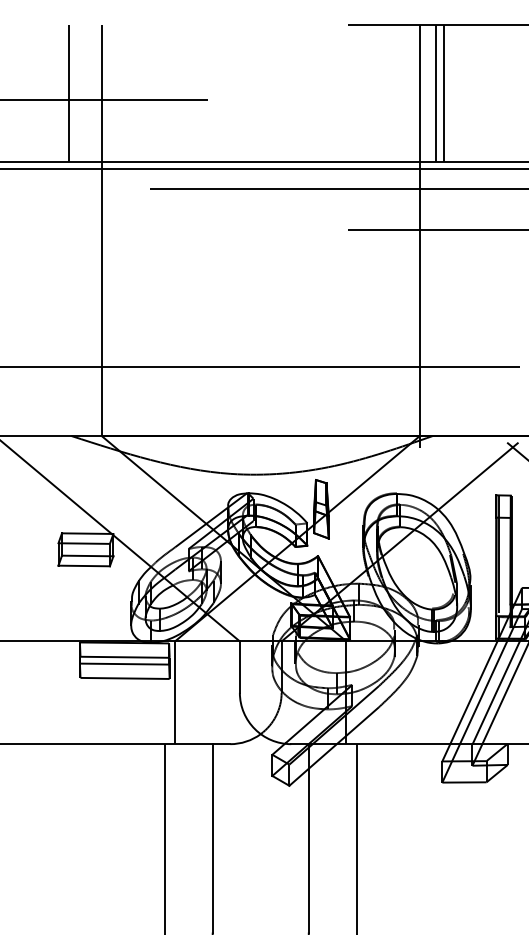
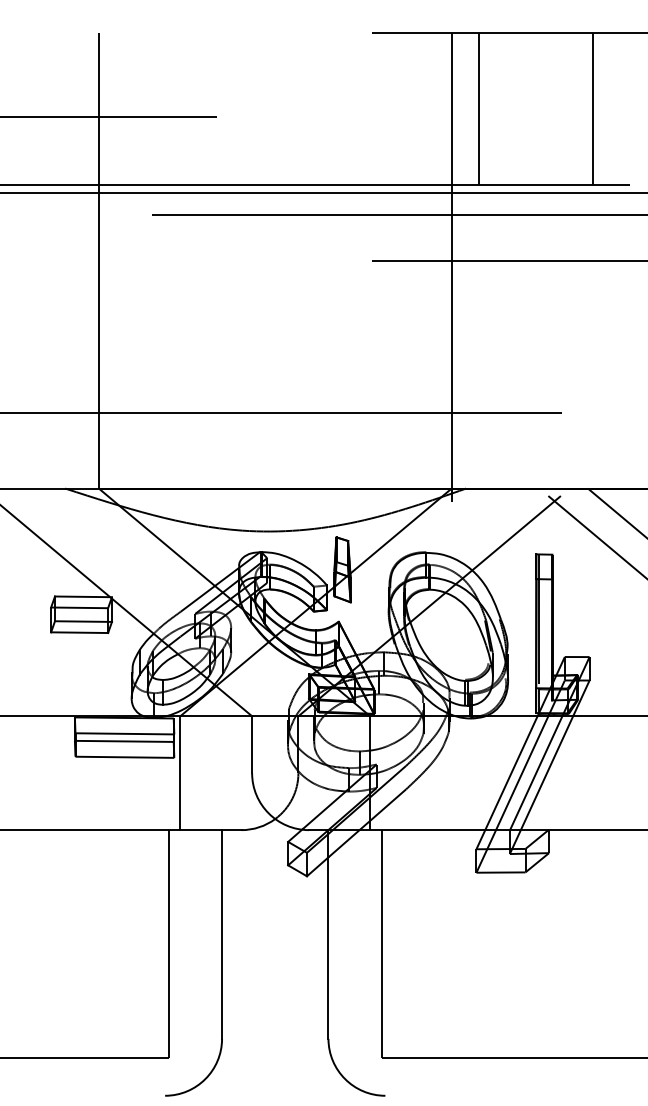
line: (68, 92) -> (62, 108), removed
line: (436, 92) -> (469, 108), removed

